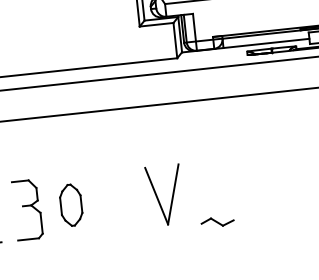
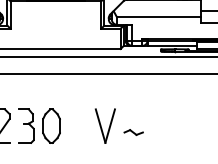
part: (71, 204) -> (51, 125), size x1.43
part: (217, 222) -> (133, 132), moved

